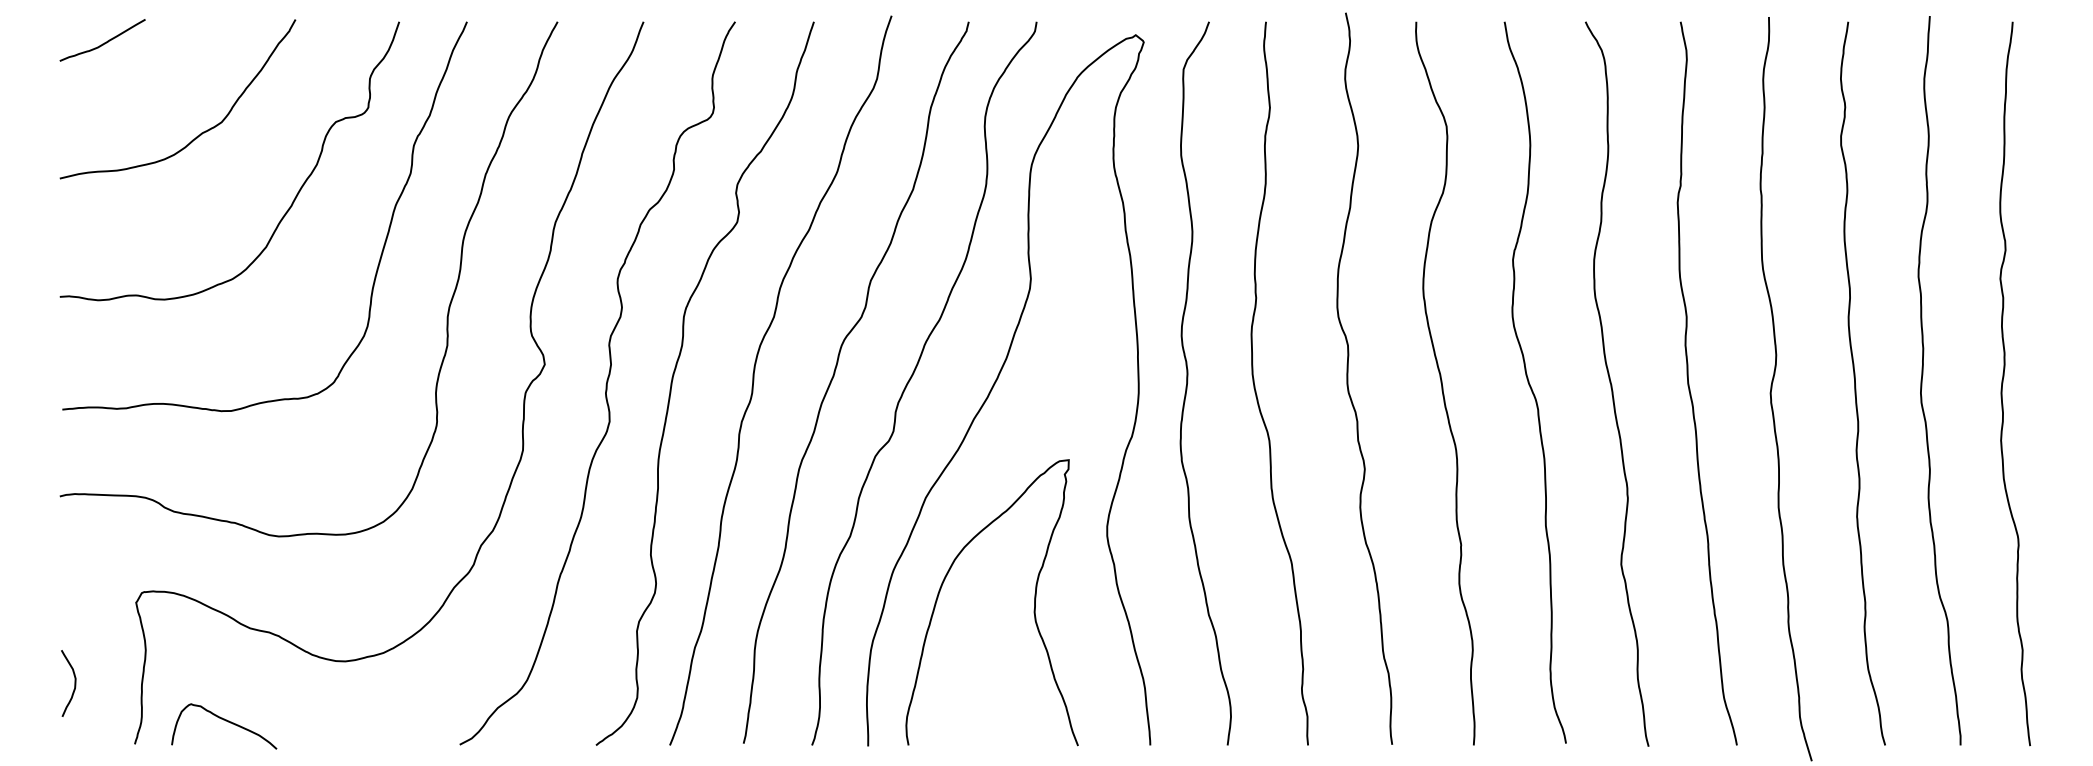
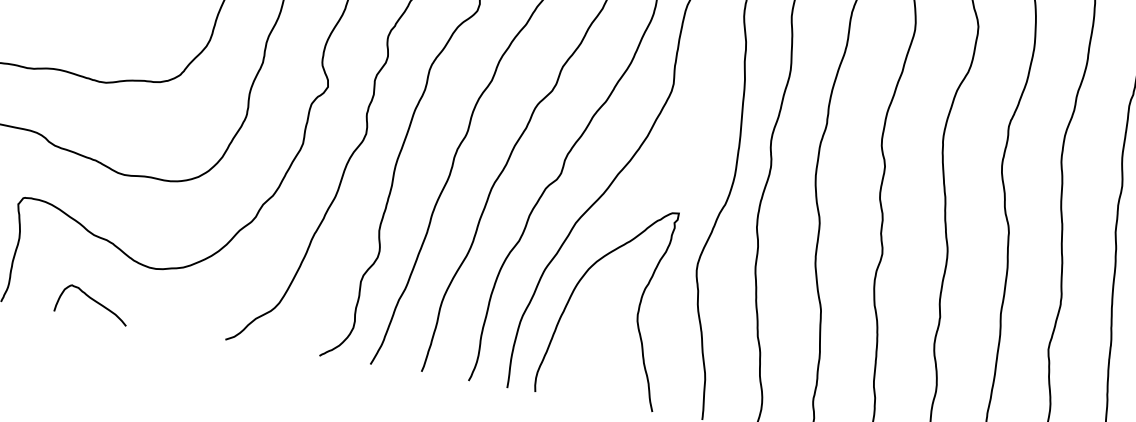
curve: (225, 721) -> (93, 301), moved

